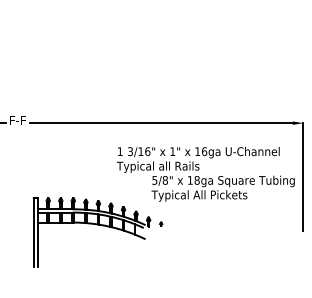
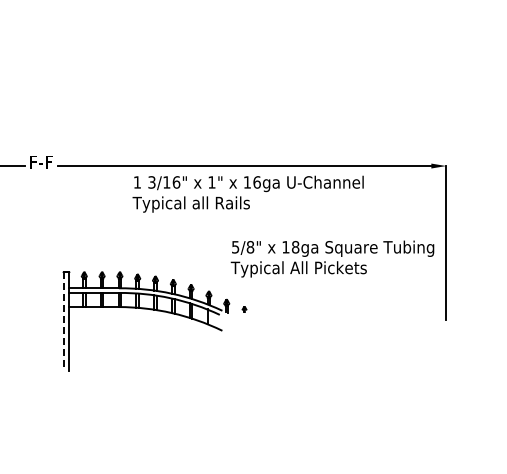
text: (197, 159) -> (247, 193), moved
line: (33, 233) -> (63, 322), solid -> dashed

